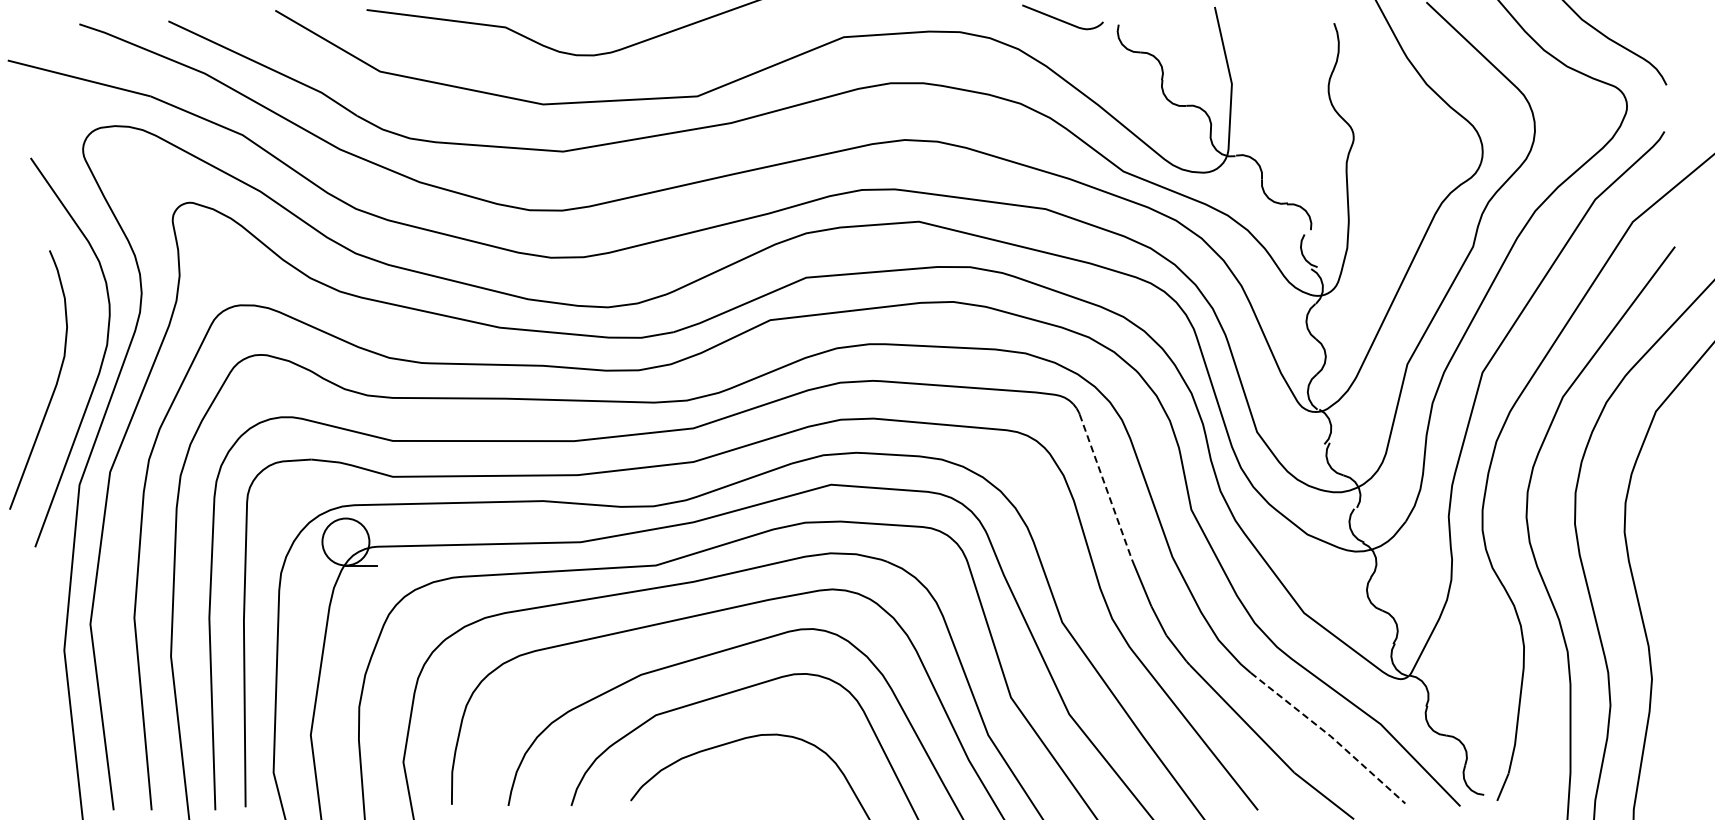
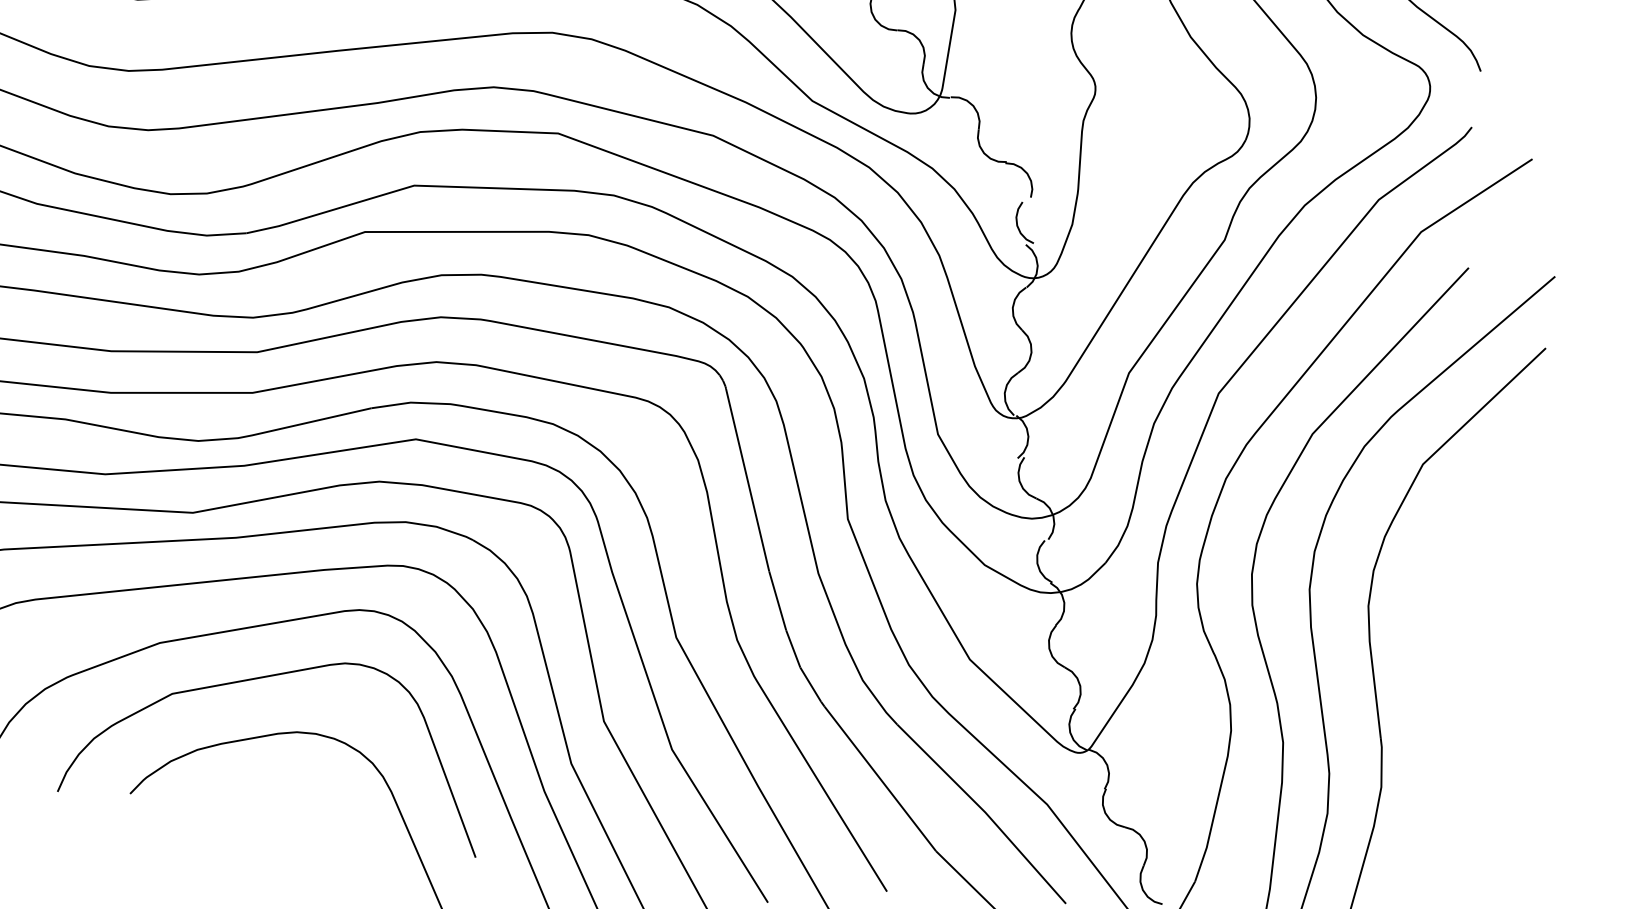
line: (1106, 487) -> (748, 480), dashed -> solid
line: (1330, 736) -> (984, 812), dashed -> solid

